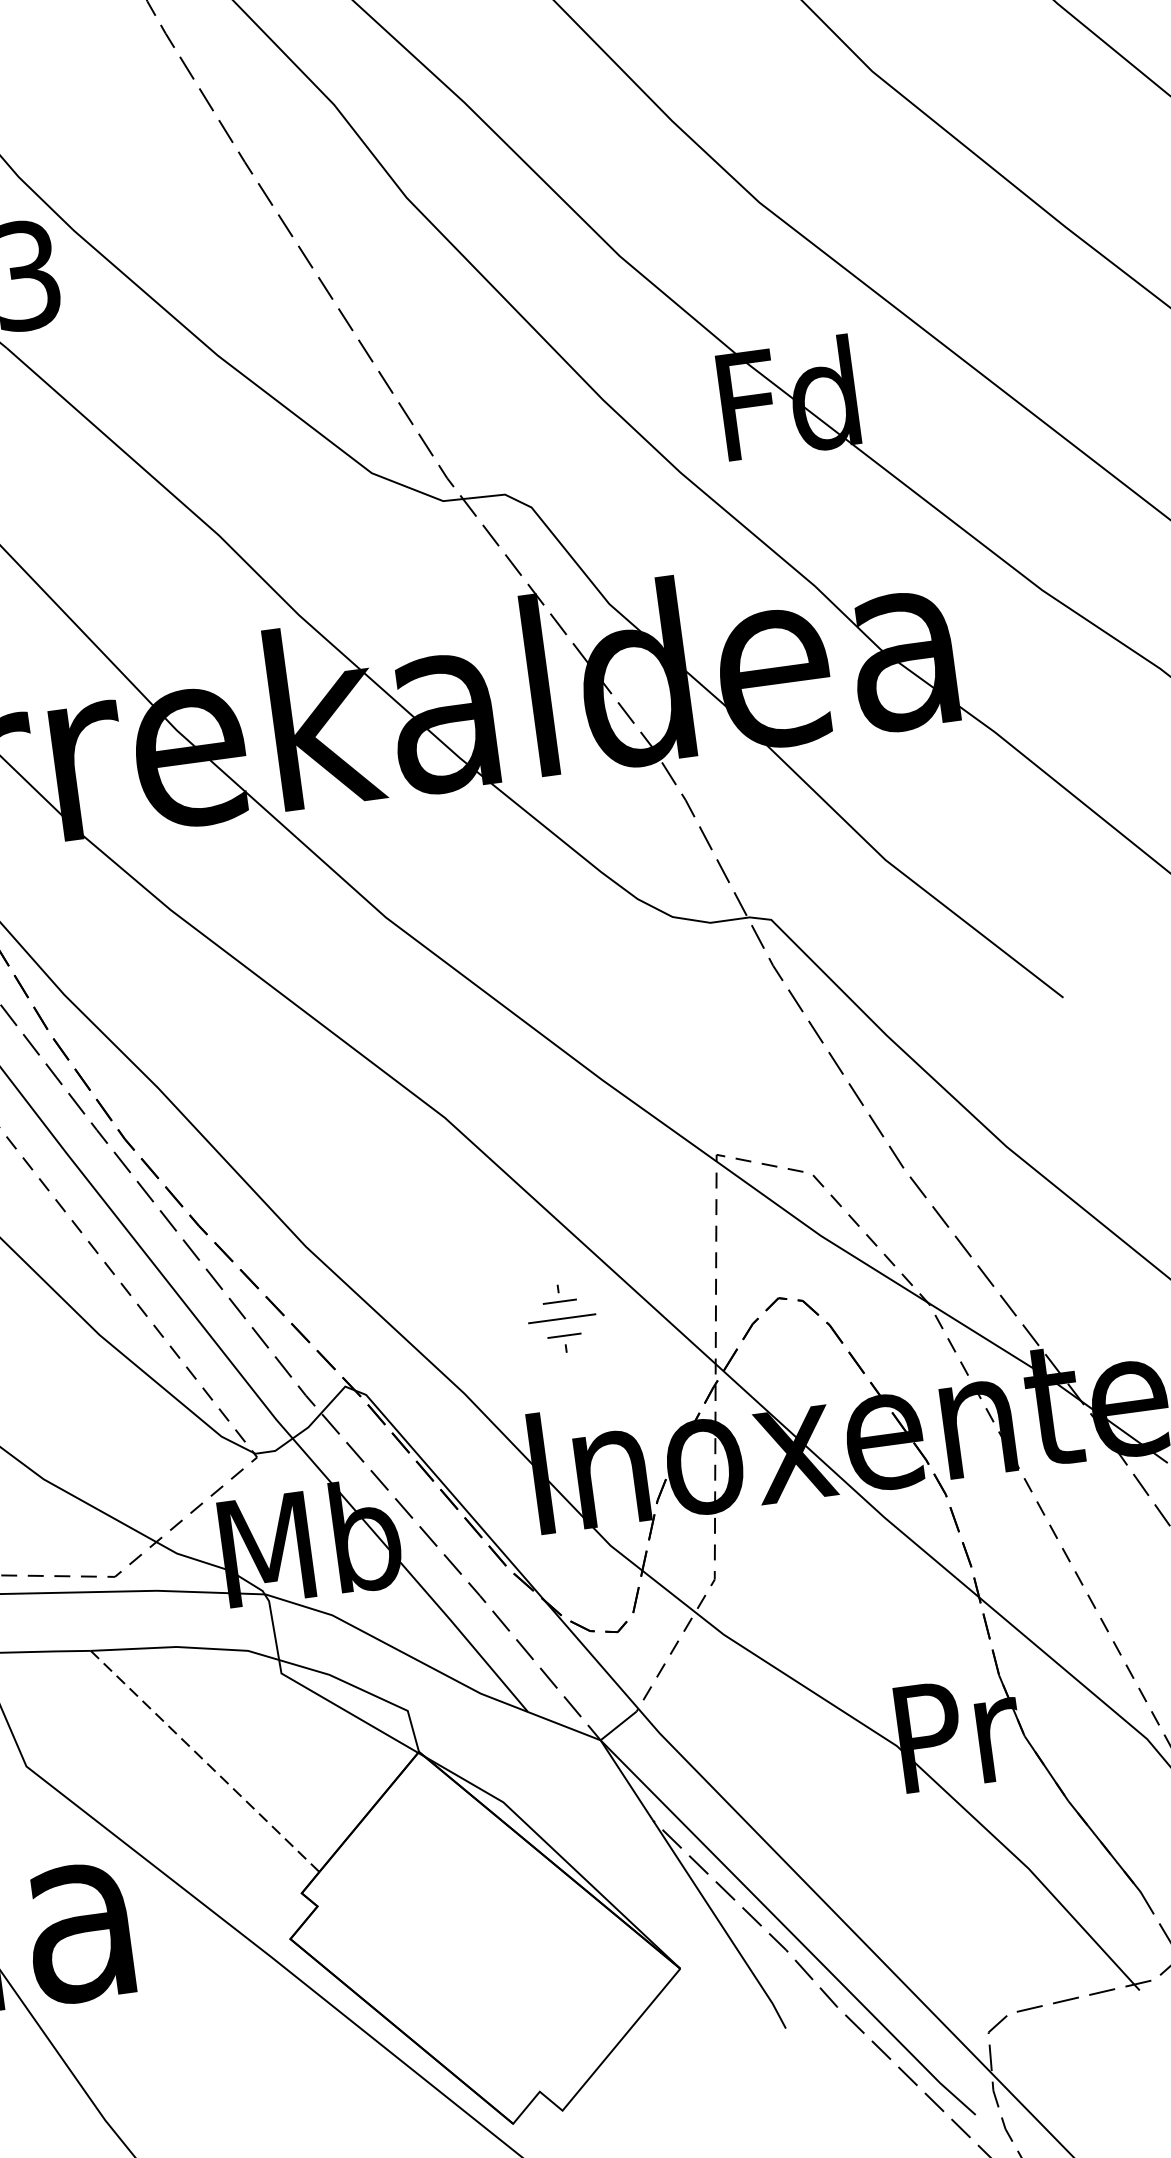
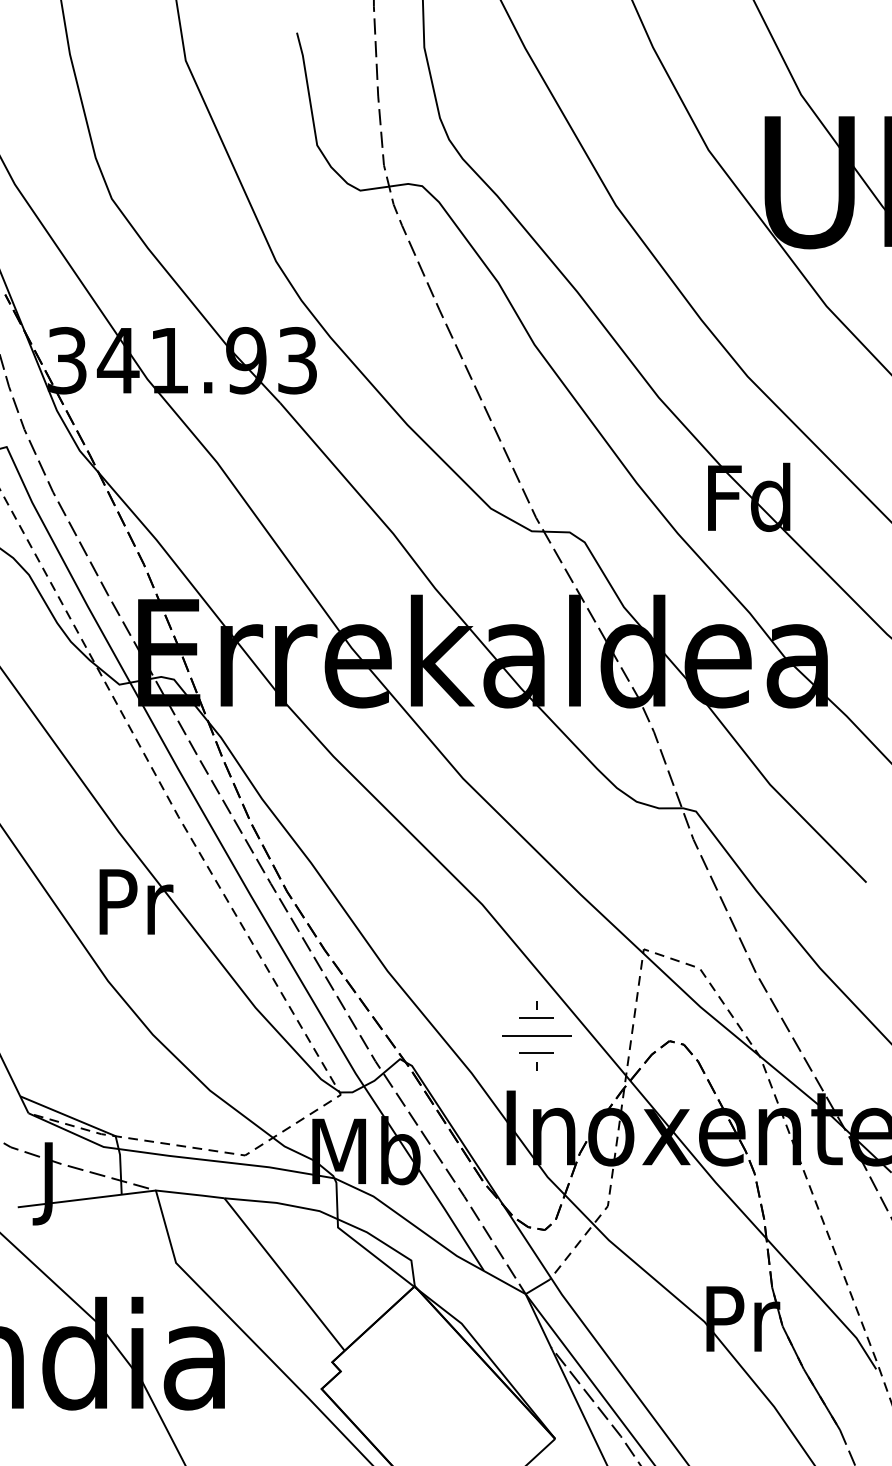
part: (561, 1318) -> (536, 1035), size x1.67
line: (204, 1761) -> (284, 1274), dashed -> solid

